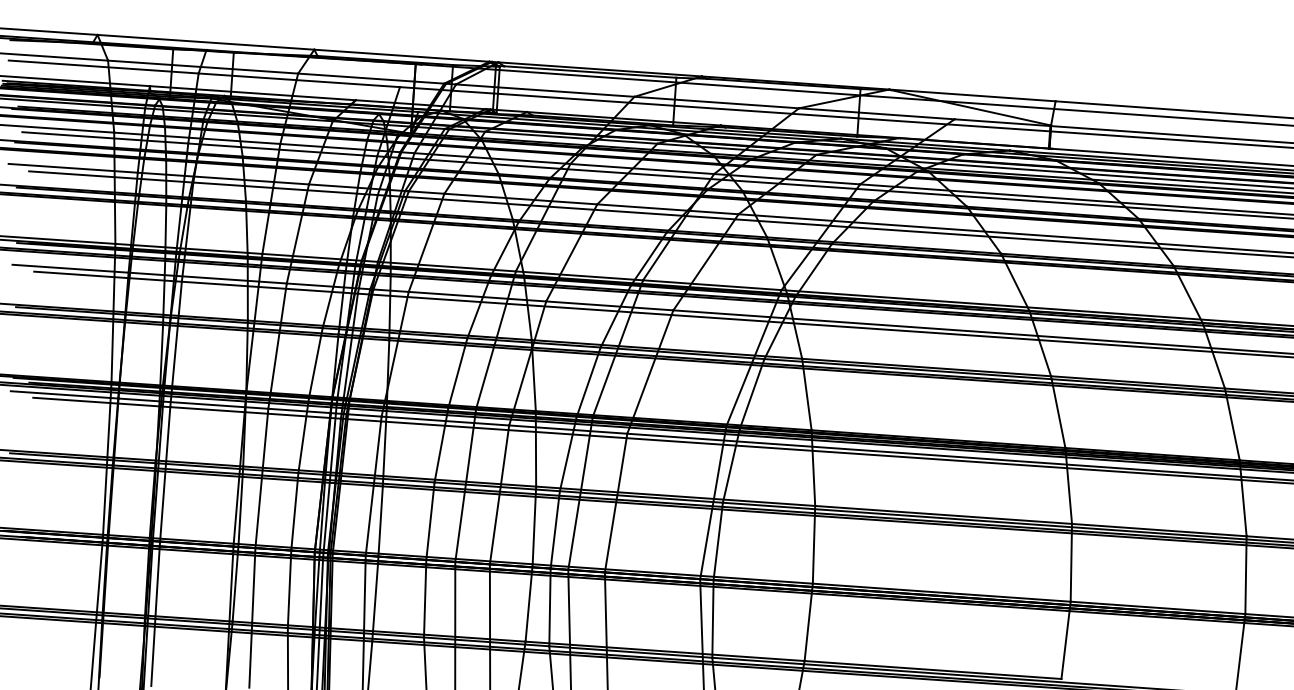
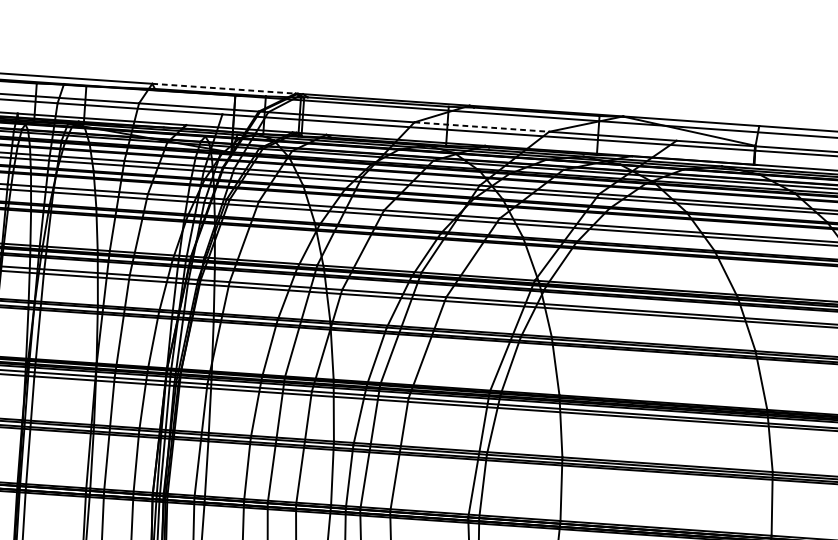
line: (406, 56) -> (227, 89), solid -> dashed
line: (717, 102) -> (482, 127), solid -> dashed

